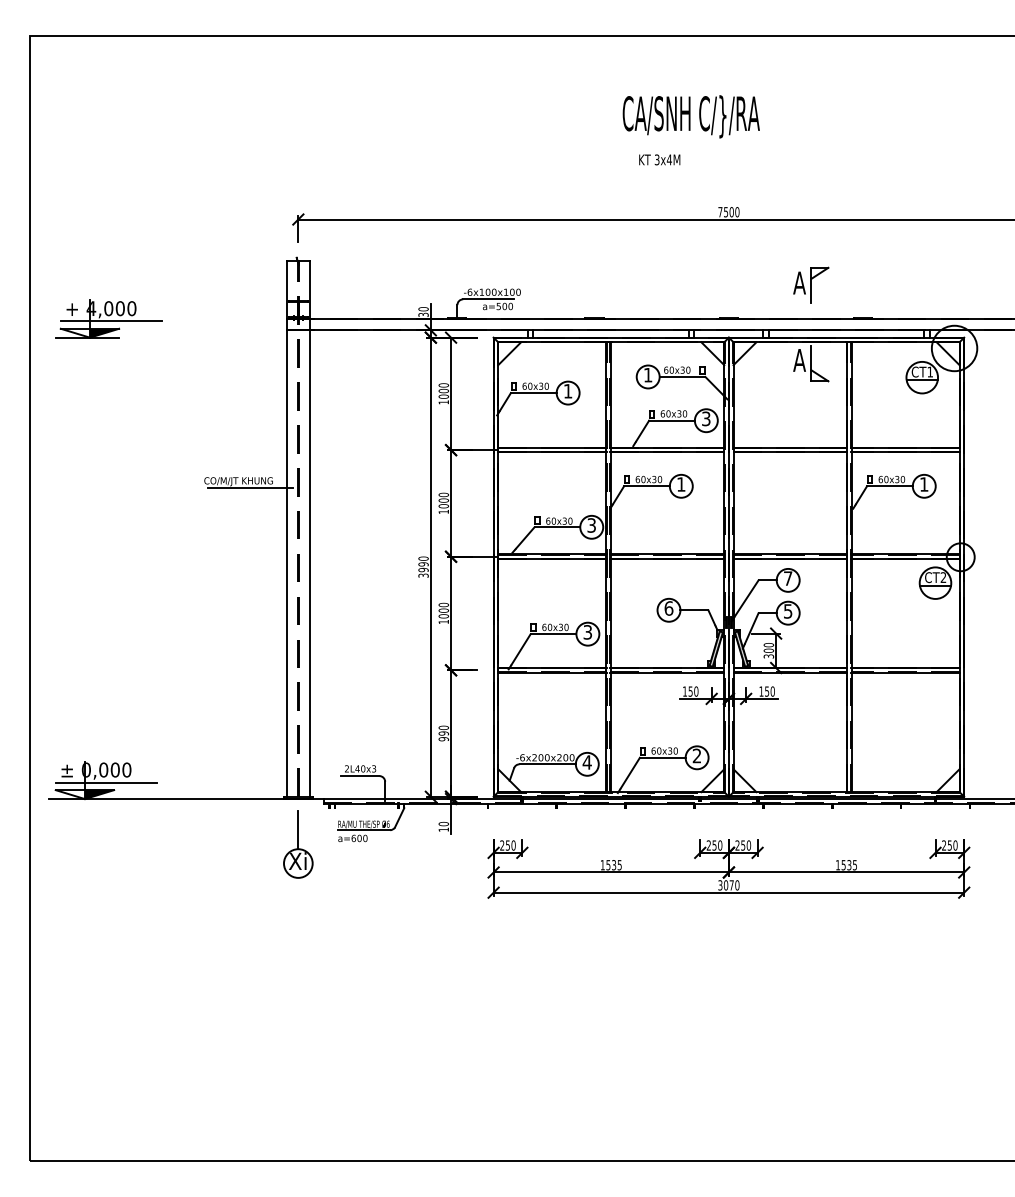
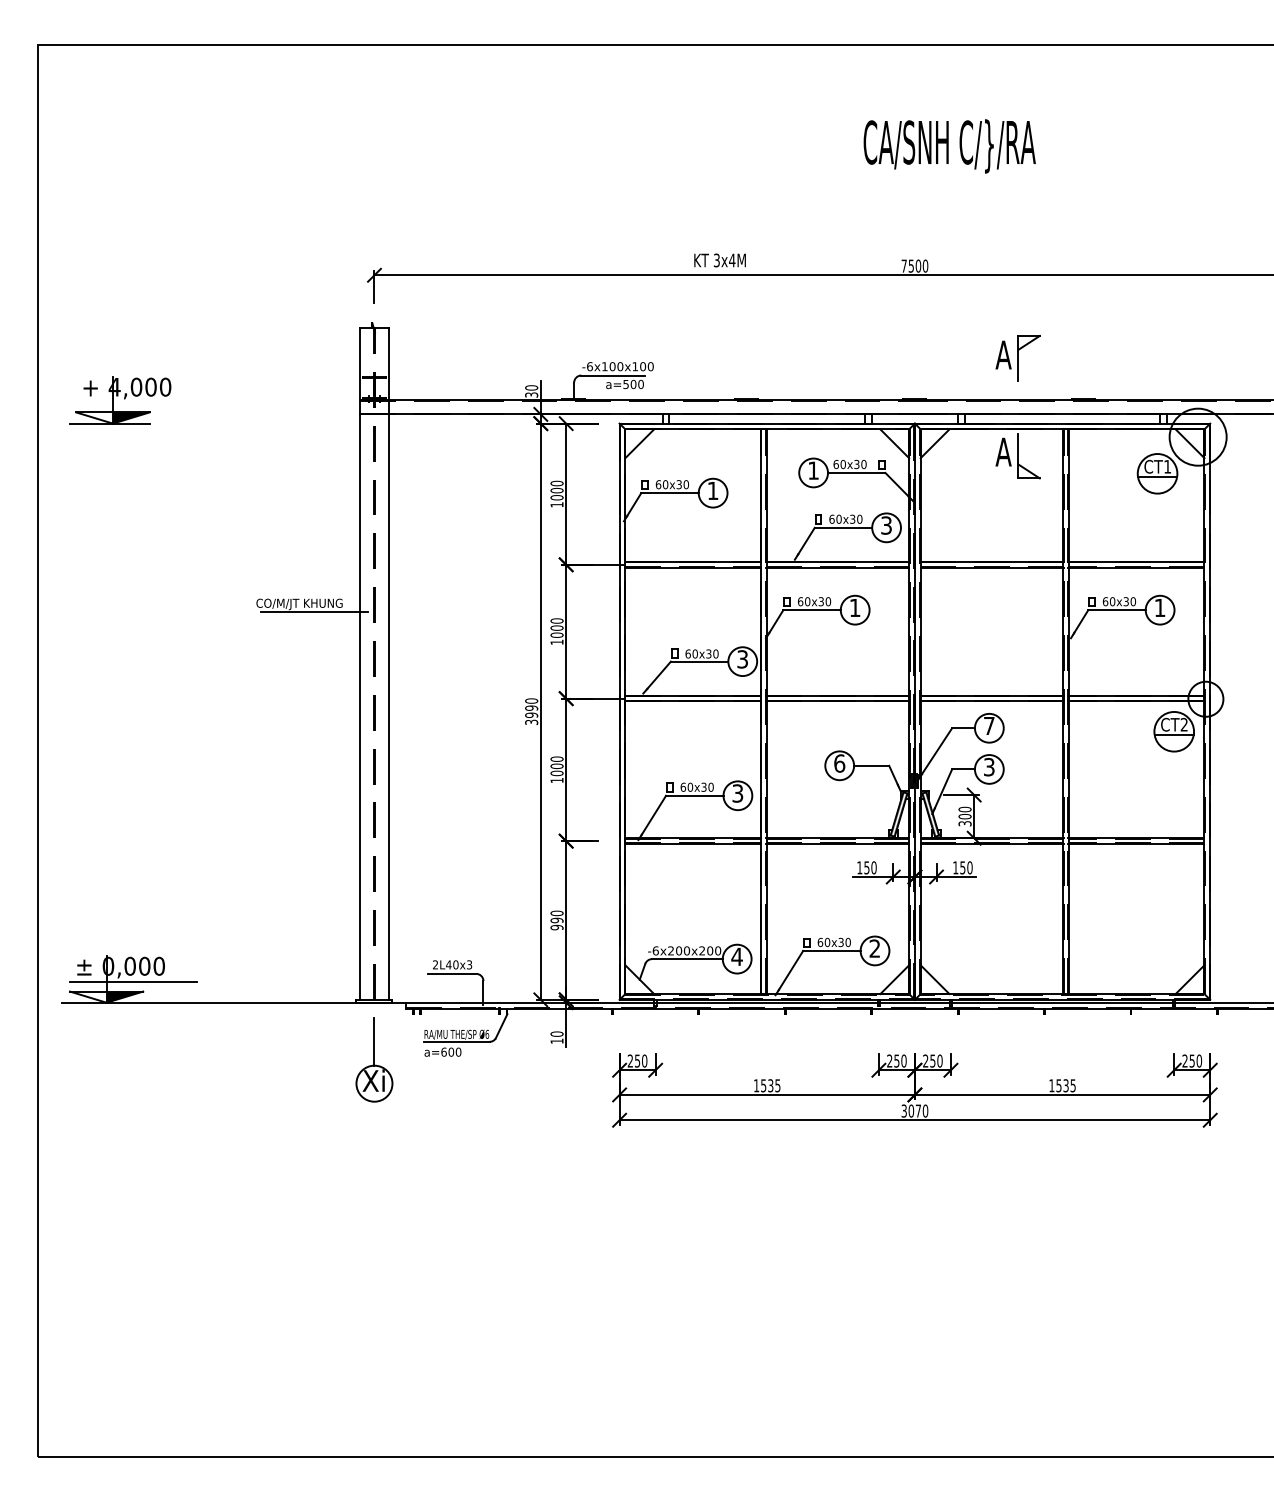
text: (691, 116) -> (949, 146), moved
text: (659, 159) -> (719, 260), moved
line: (111, 320) -> (139, 402), removed
text: (788, 610) -> (989, 766), 5 -> 3

